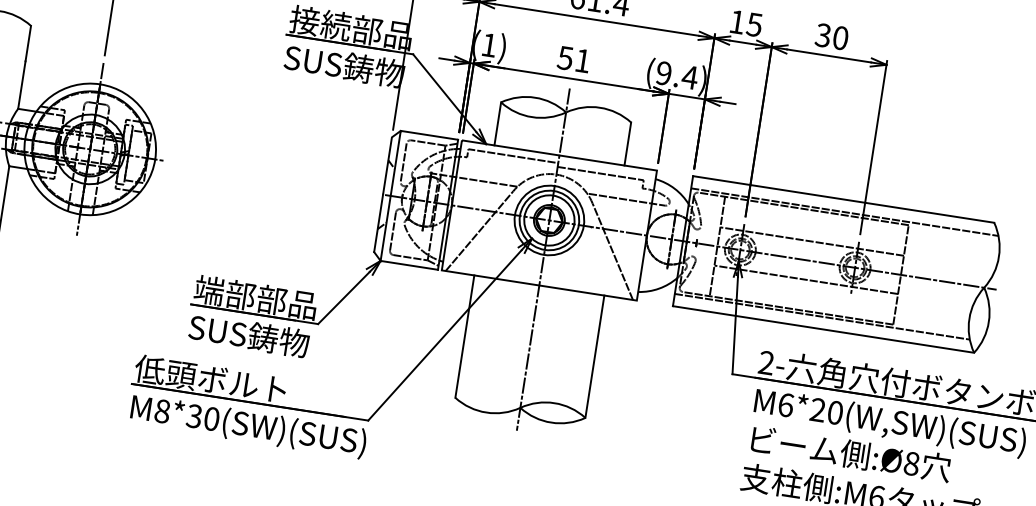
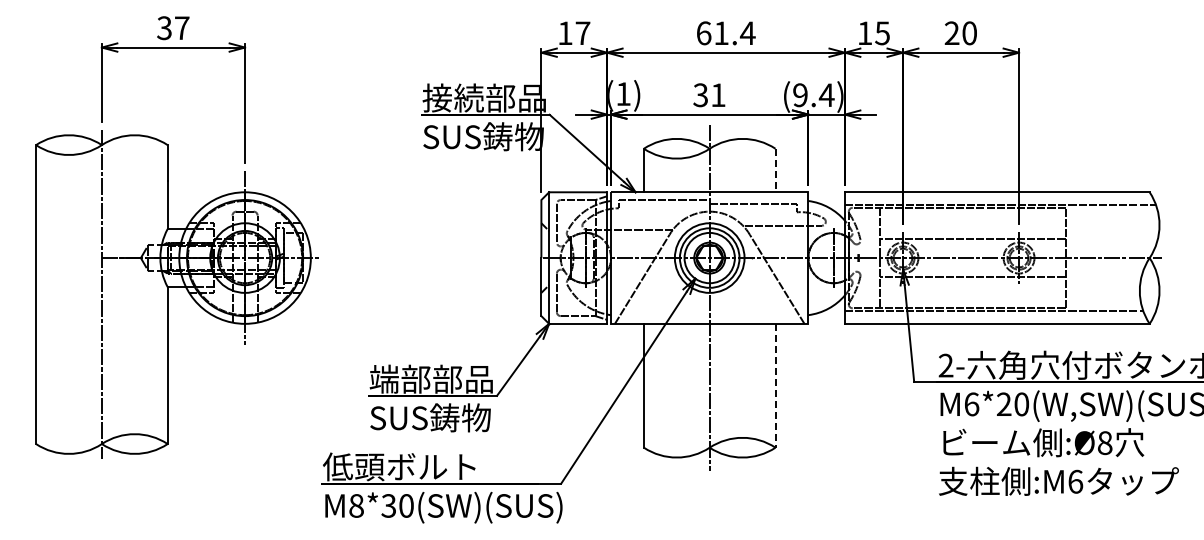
text: (822, 35) -> (951, 33), 30 -> 20
text: (565, 57) -> (700, 94), 51 -> 31
line: (627, 143) -> (775, 170), solid -> dashed
line: (594, 356) -> (775, 385), solid -> dashed

